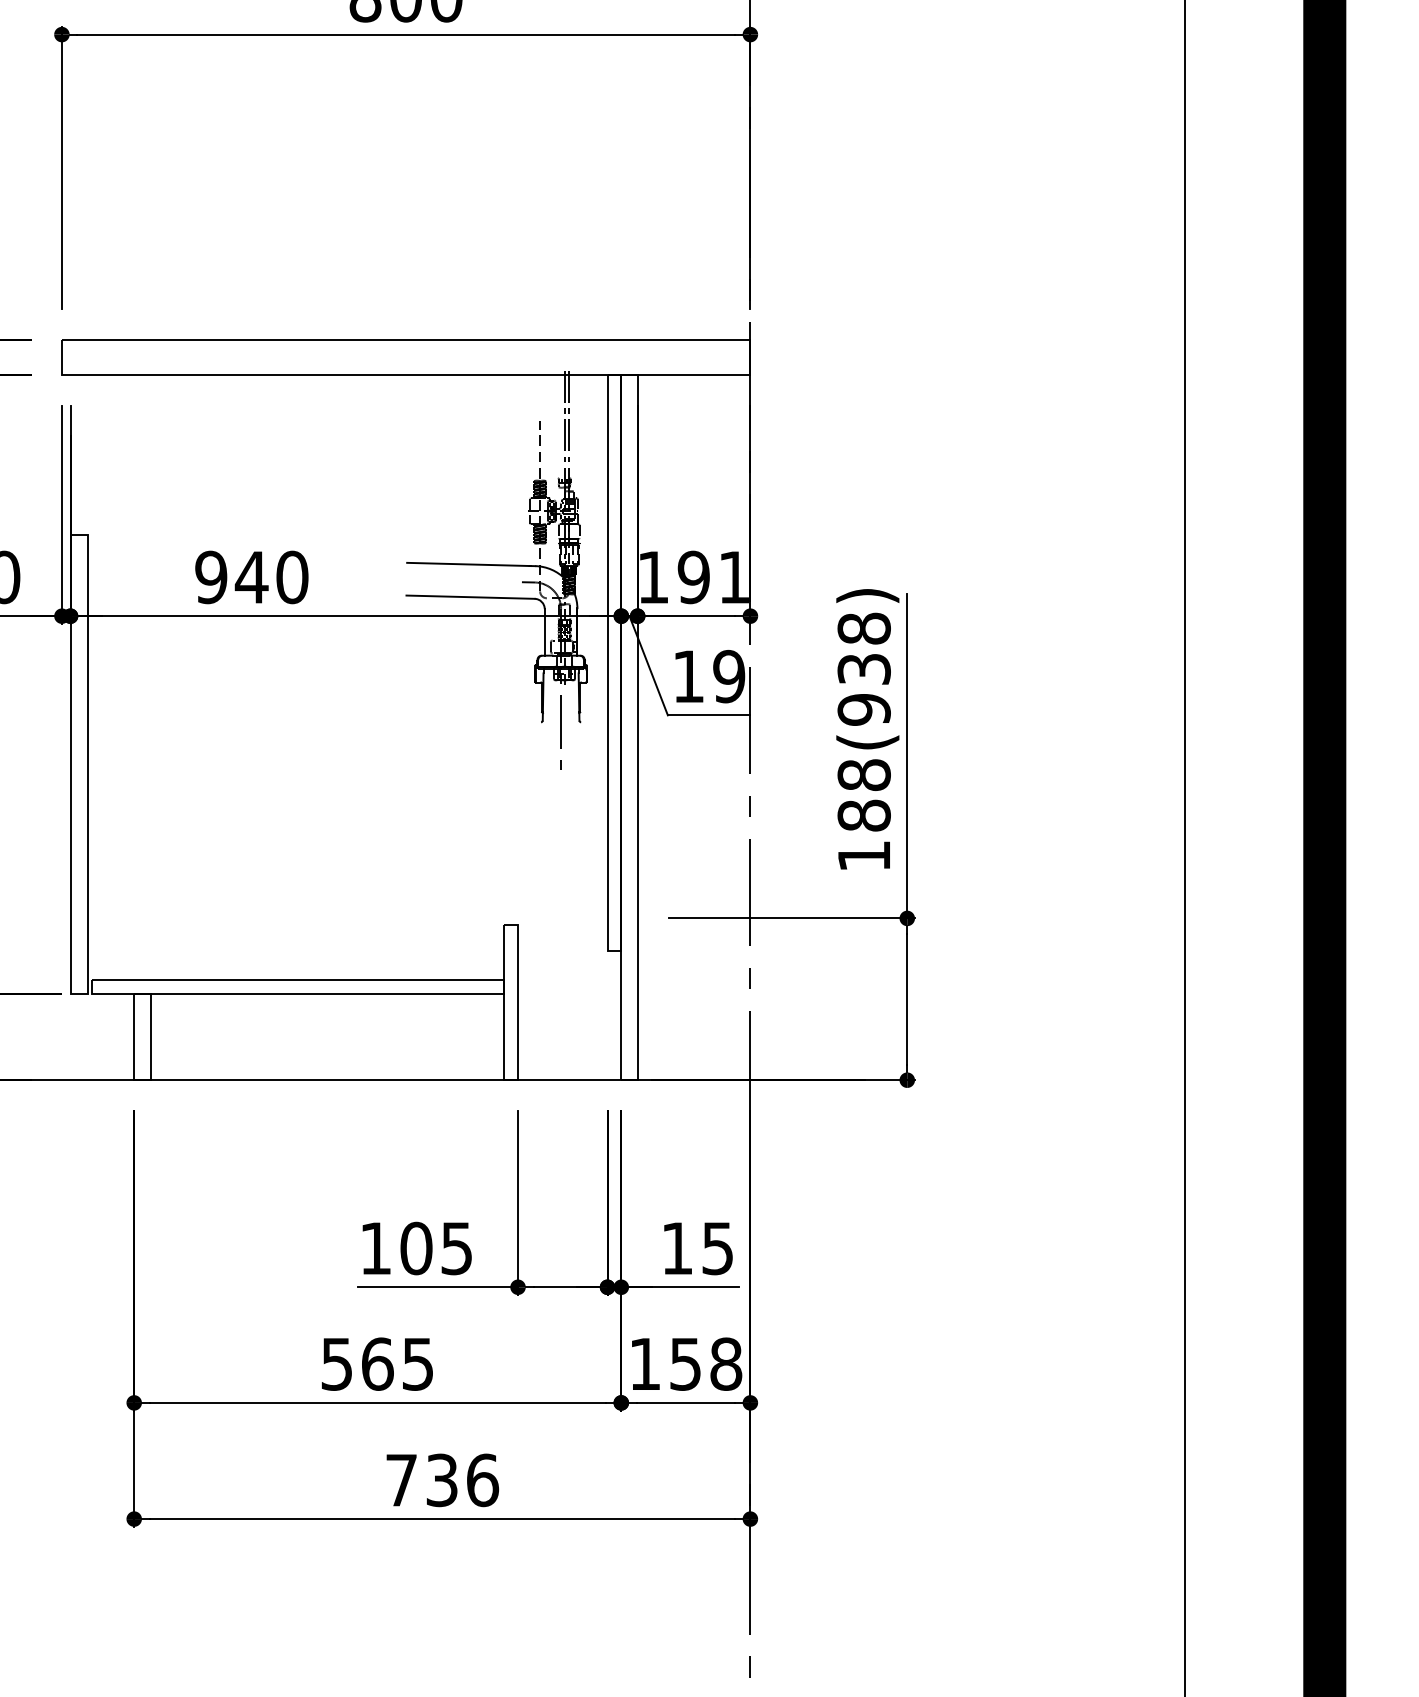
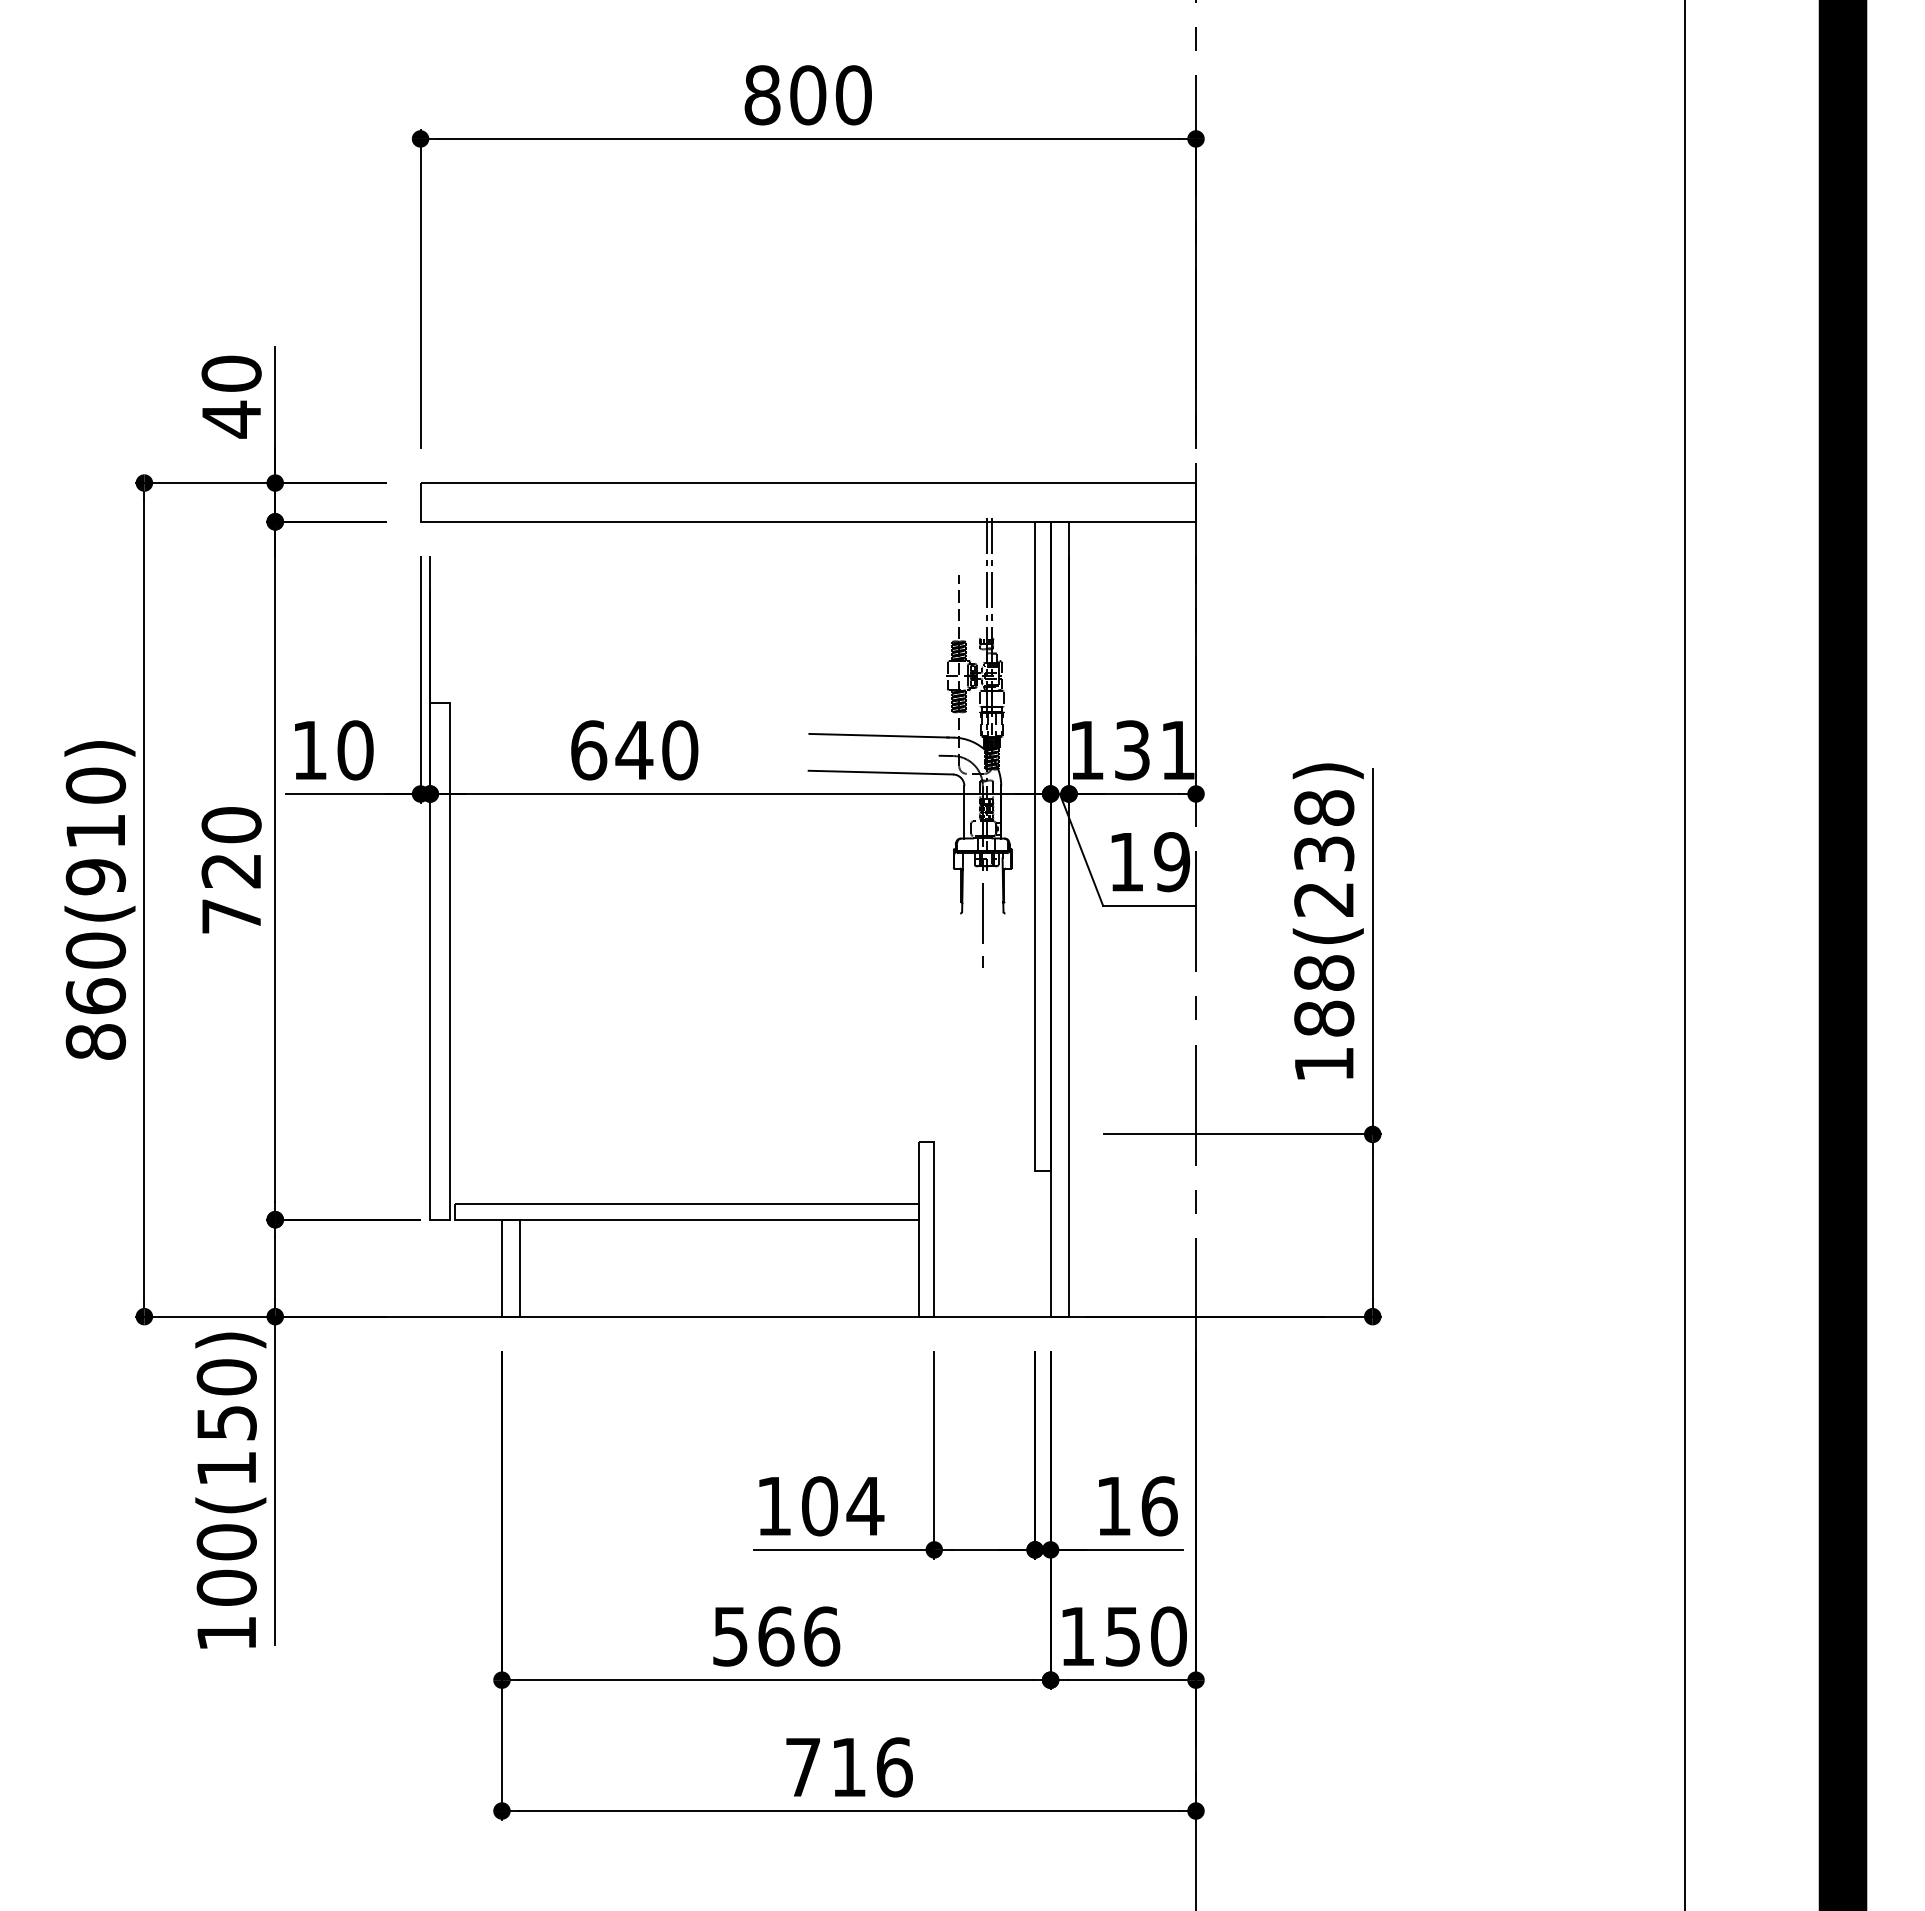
text: (211, 577) -> (588, 750), 940 -> 640
text: (693, 577) -> (1132, 750), 191 -> 131
text: (864, 709) -> (1324, 899), 188(938) -> 188(238)
text: (456, 1248) -> (865, 1506), 105 -> 104
text: (717, 1248) -> (1159, 1506), 15 -> 16
text: (418, 1364) -> (822, 1636), 565 -> 566
text: (725, 1364) -> (1168, 1636), 158 -> 150
text: (441, 1480) -> (848, 1767), 736 -> 716

